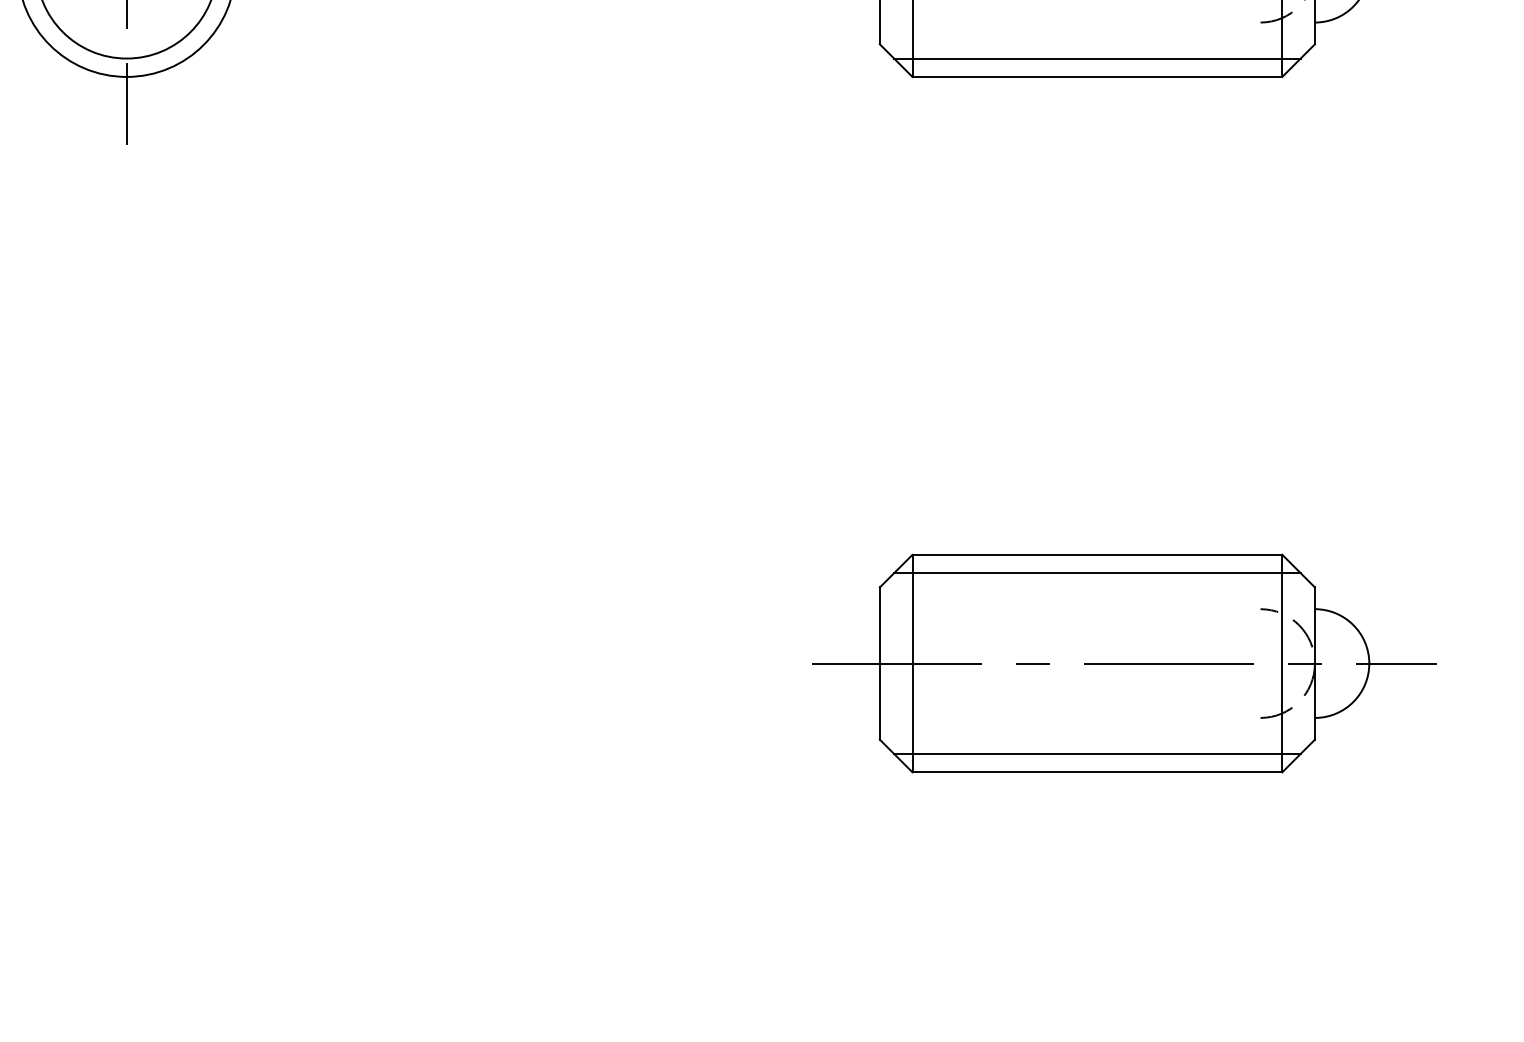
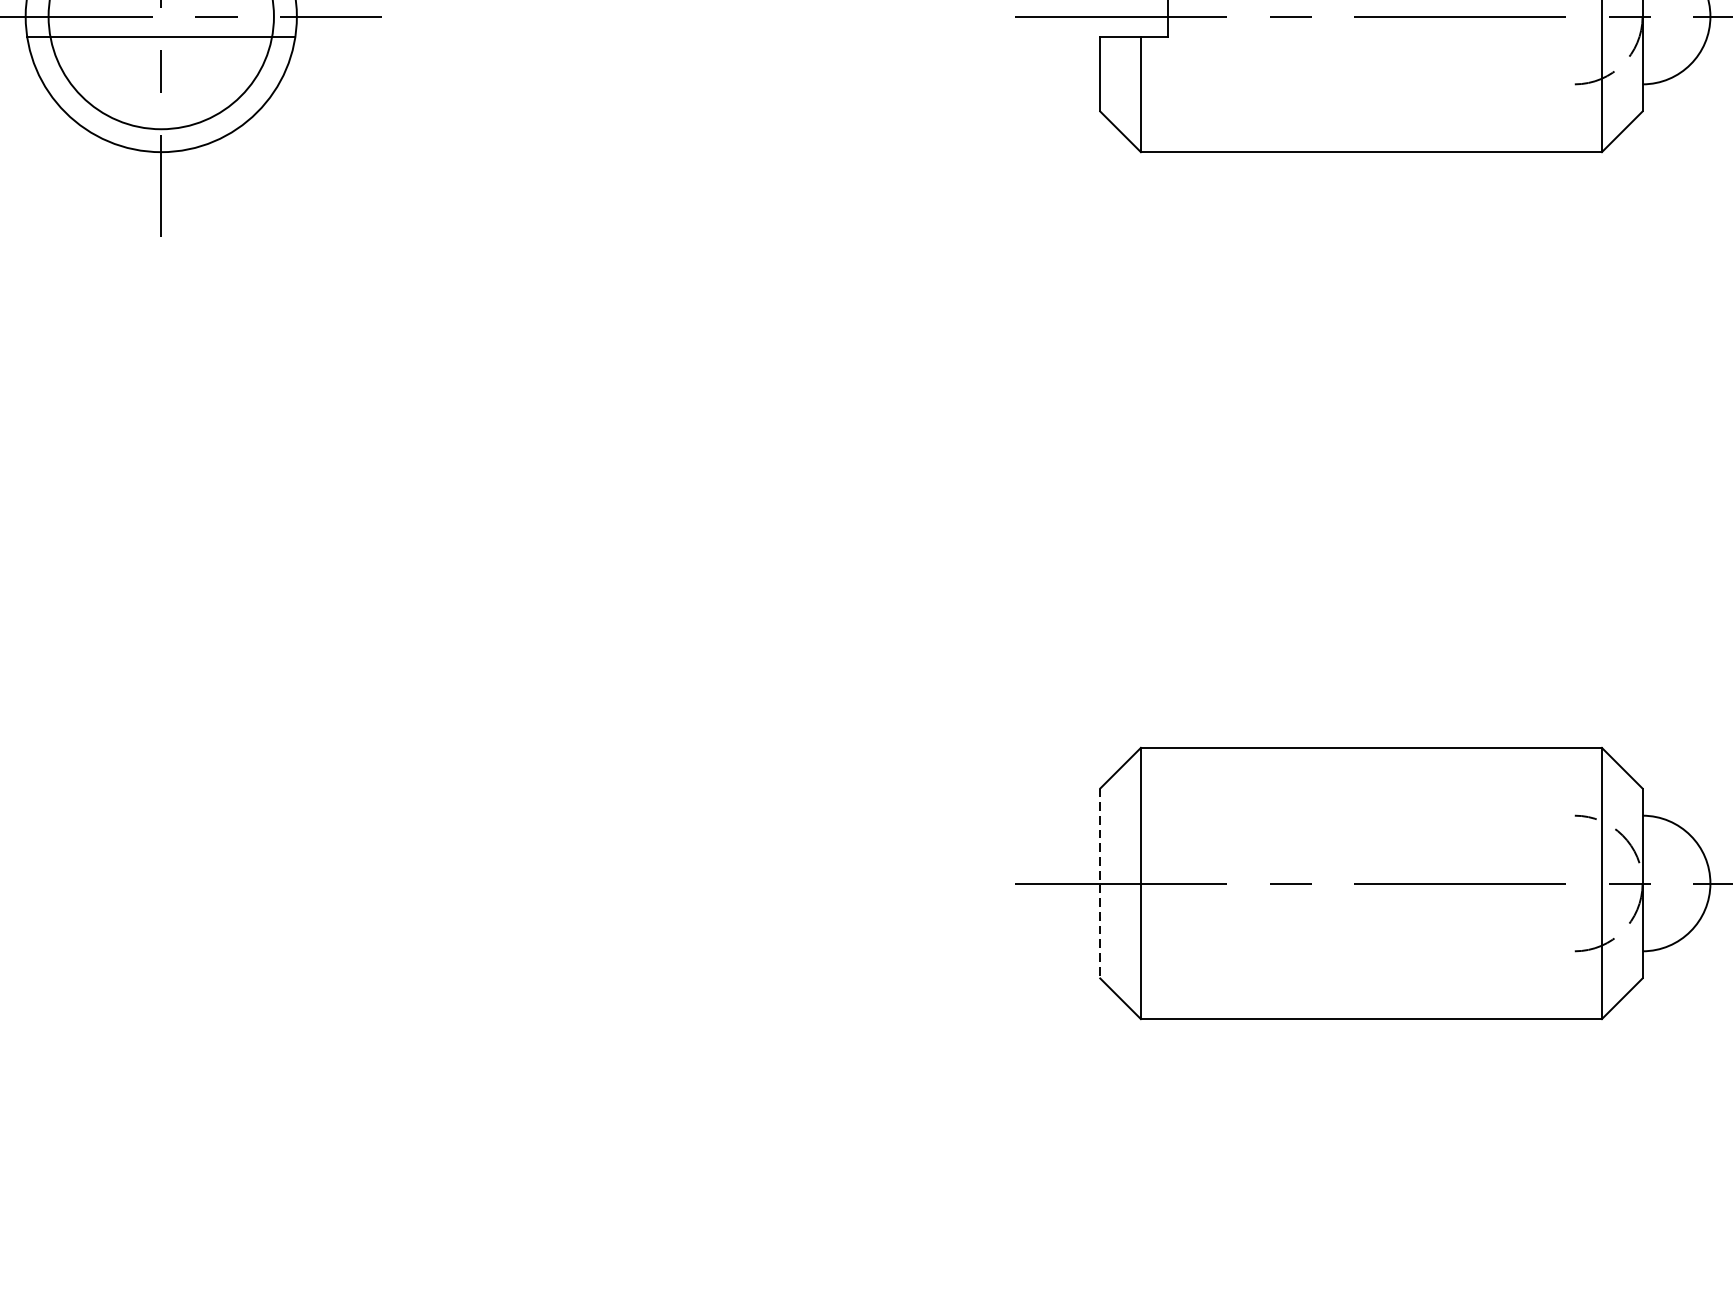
line: (1097, 58) -> (1371, 129), removed
line: (1097, 573) -> (1371, 771), removed
line: (879, 664) -> (1099, 884), solid -> dashed
line: (1097, 753) -> (1371, 995), removed

